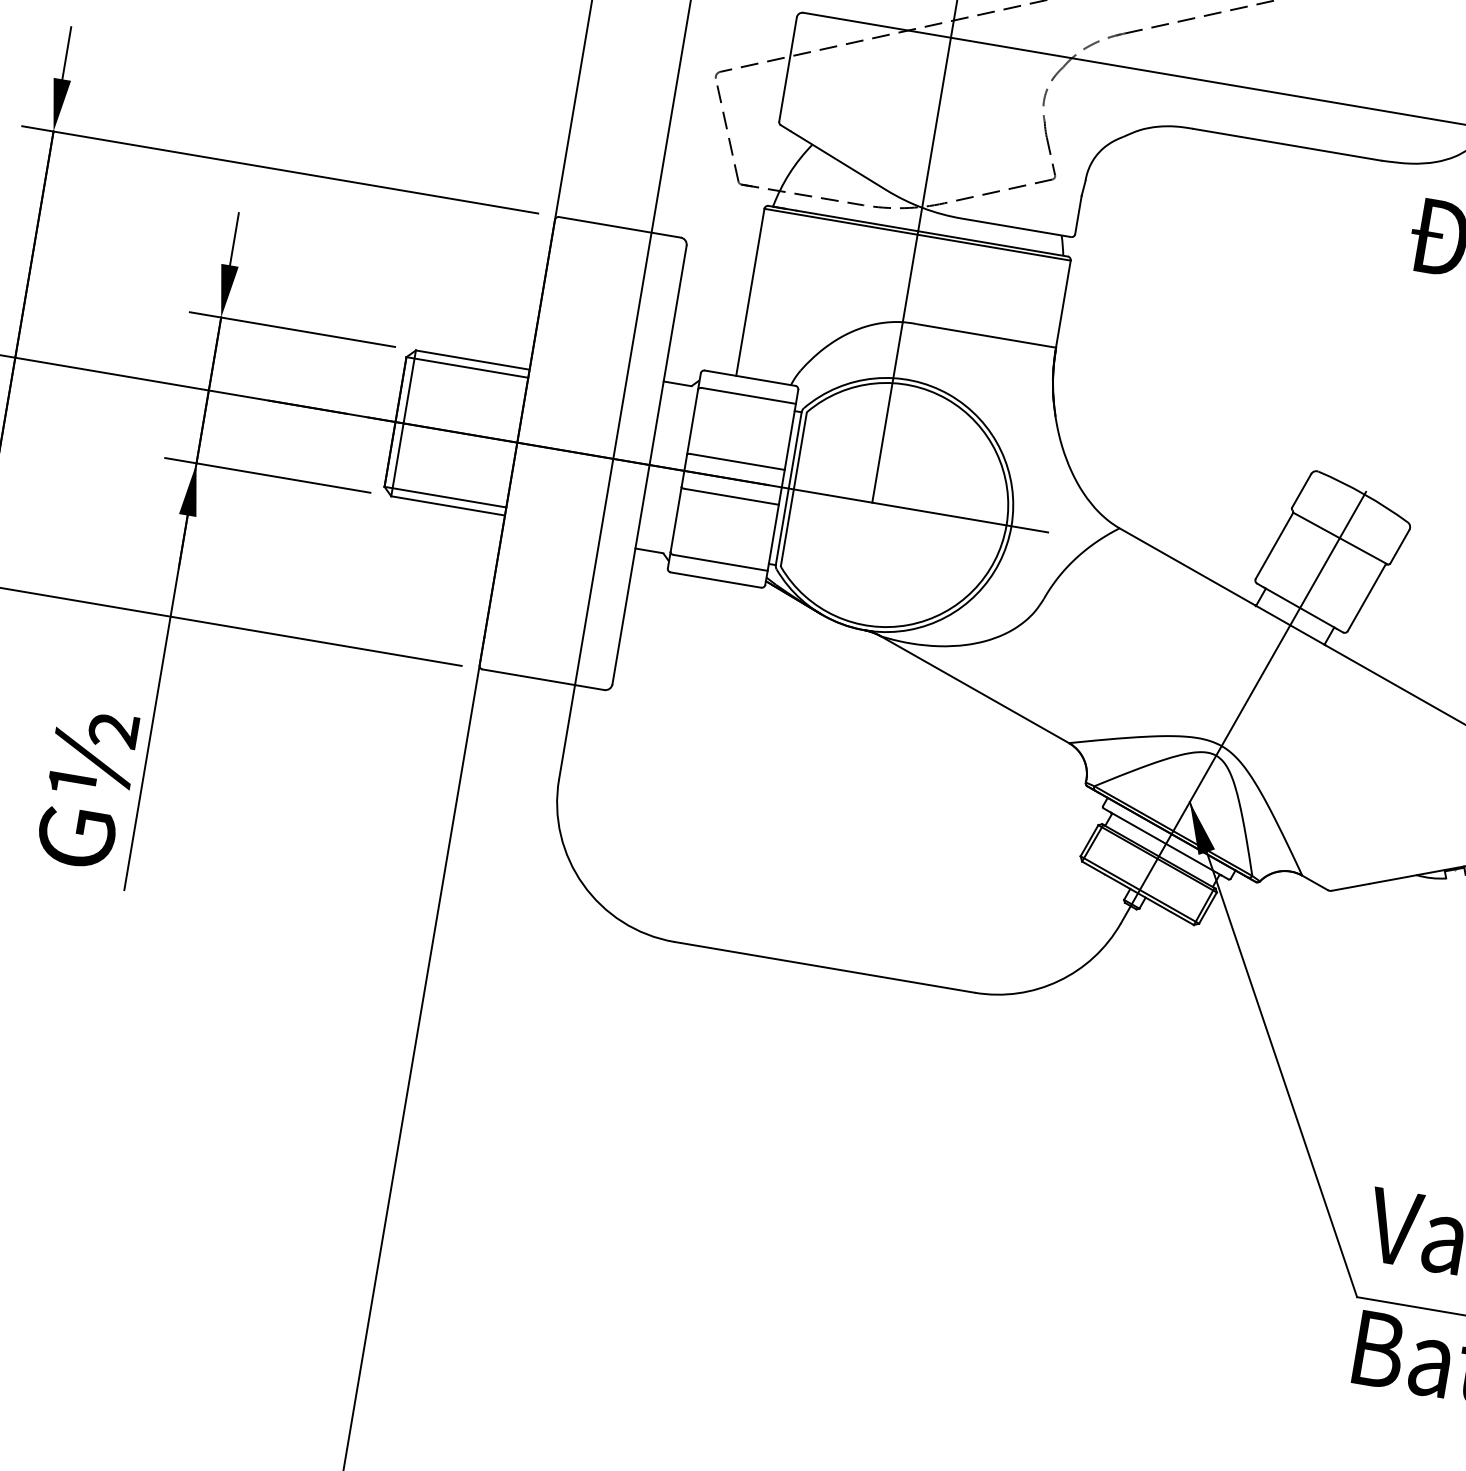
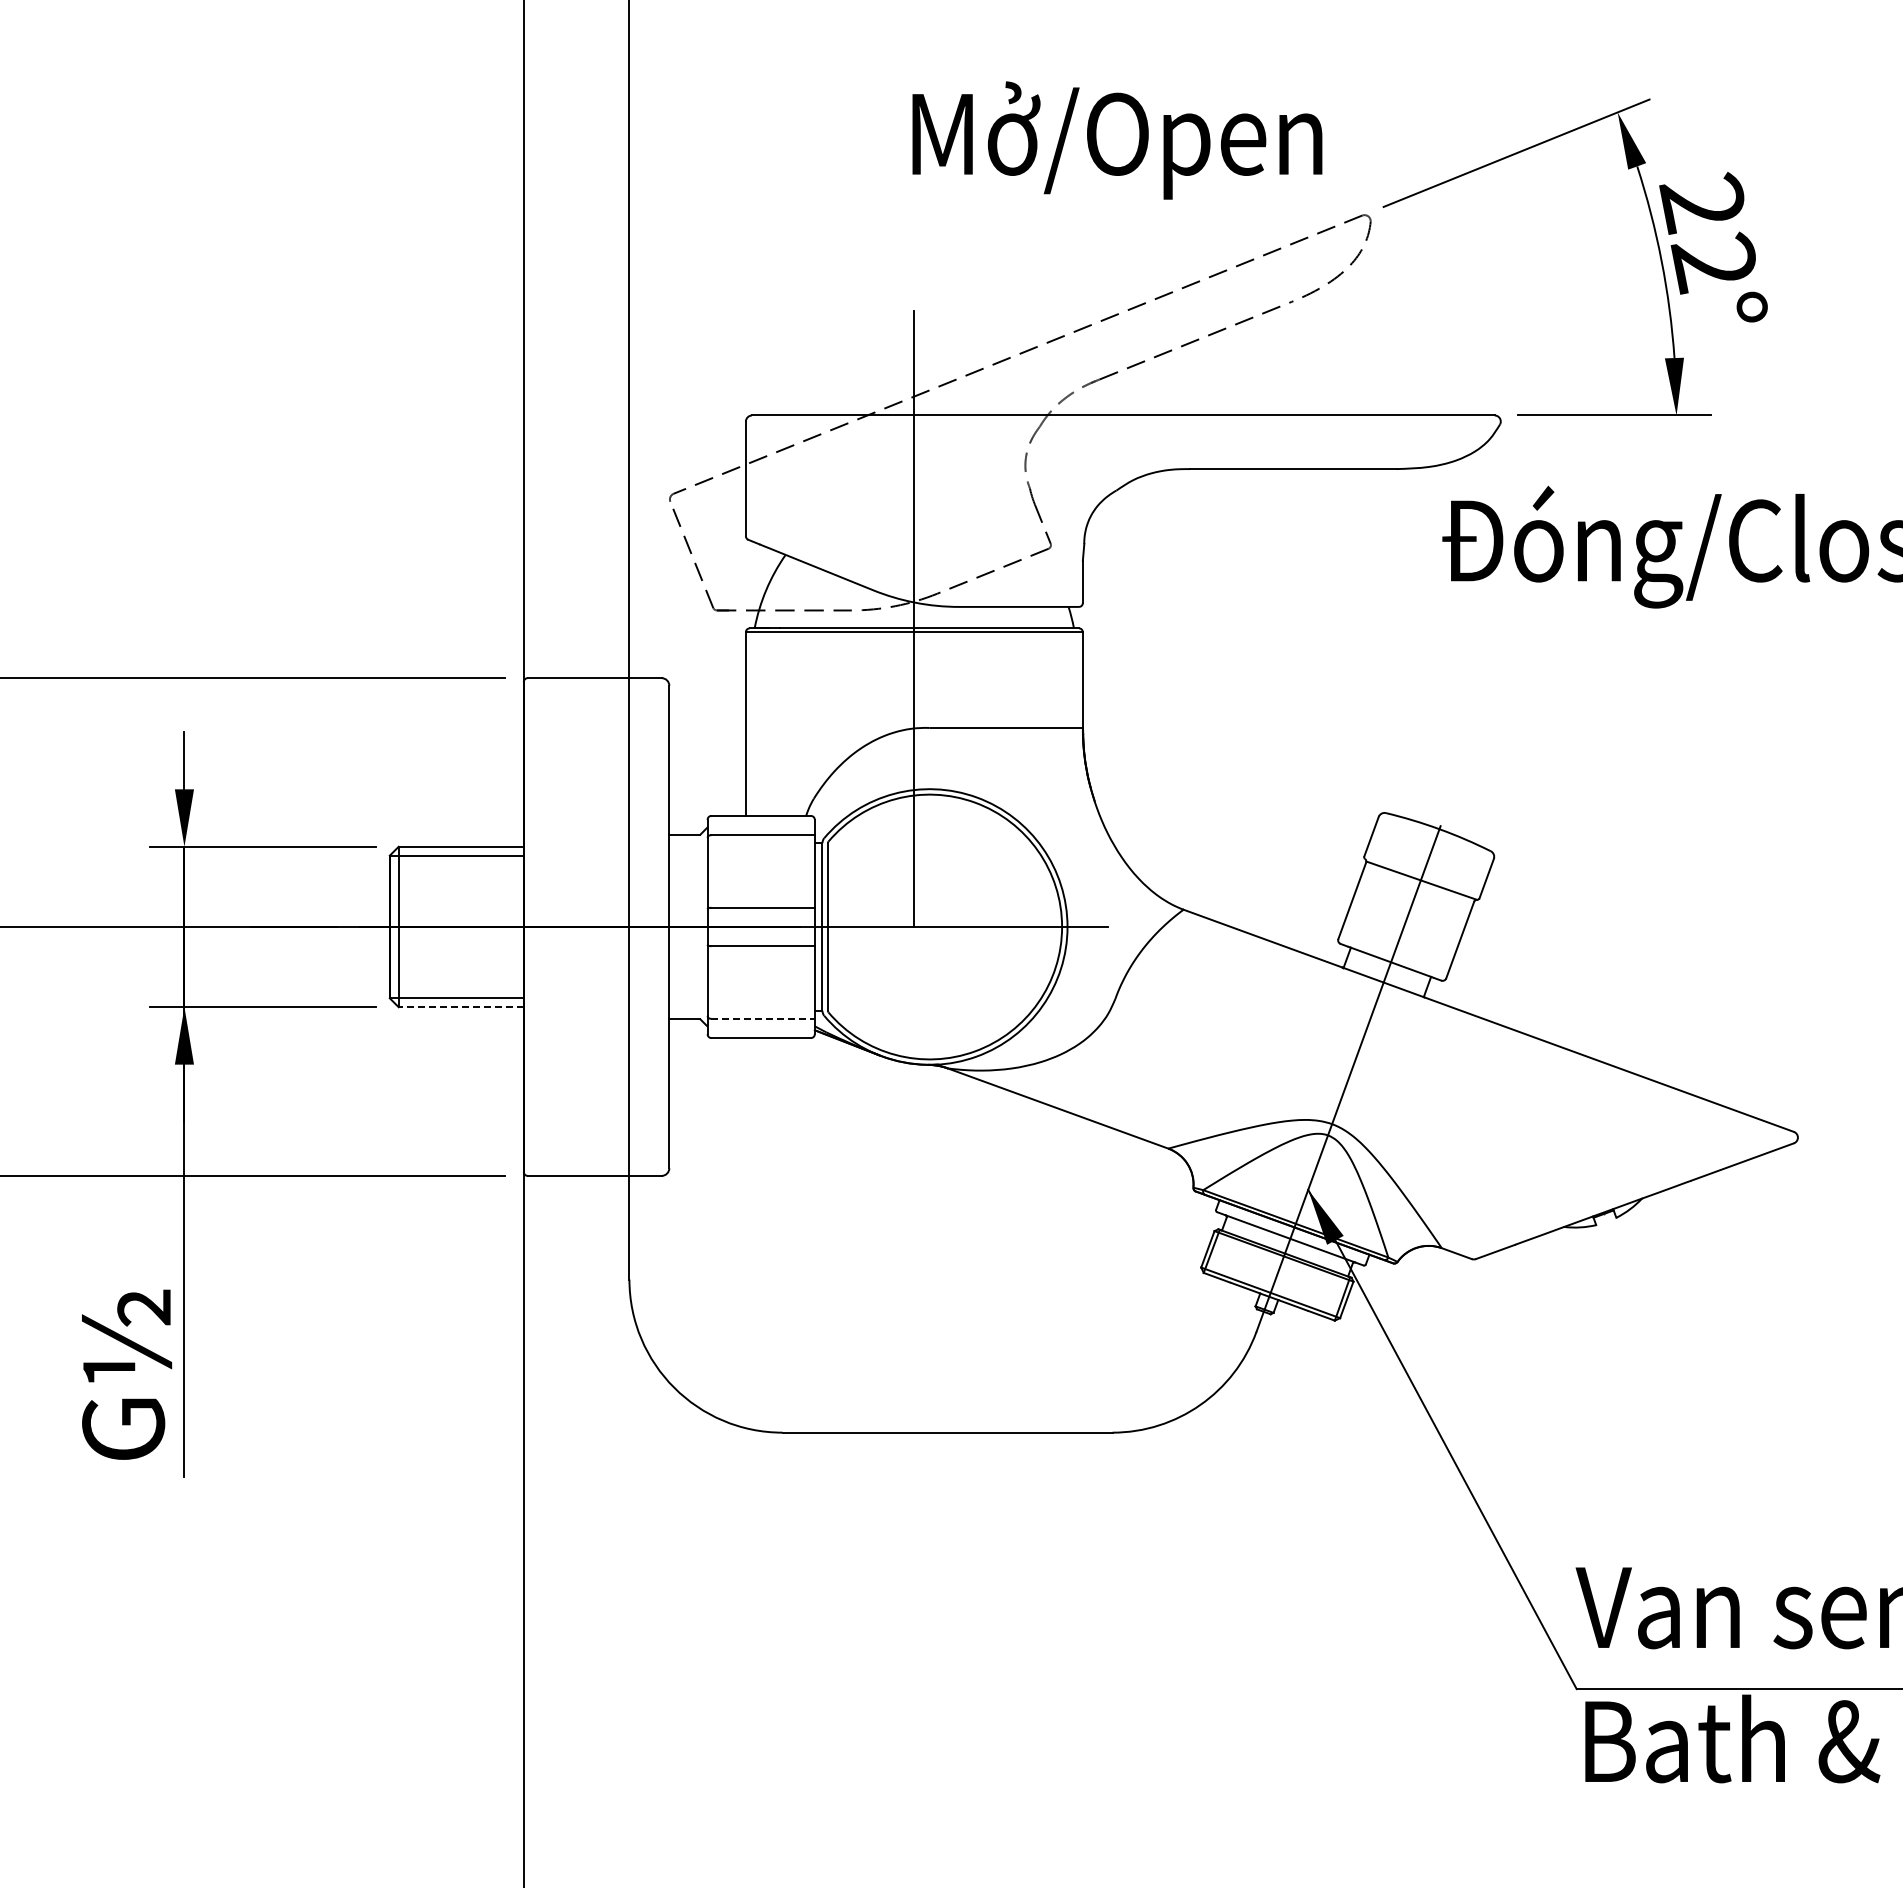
line: (448, 506) -> (461, 1007), solid -> dashed
line: (721, 562) -> (763, 1018), solid -> dashed

